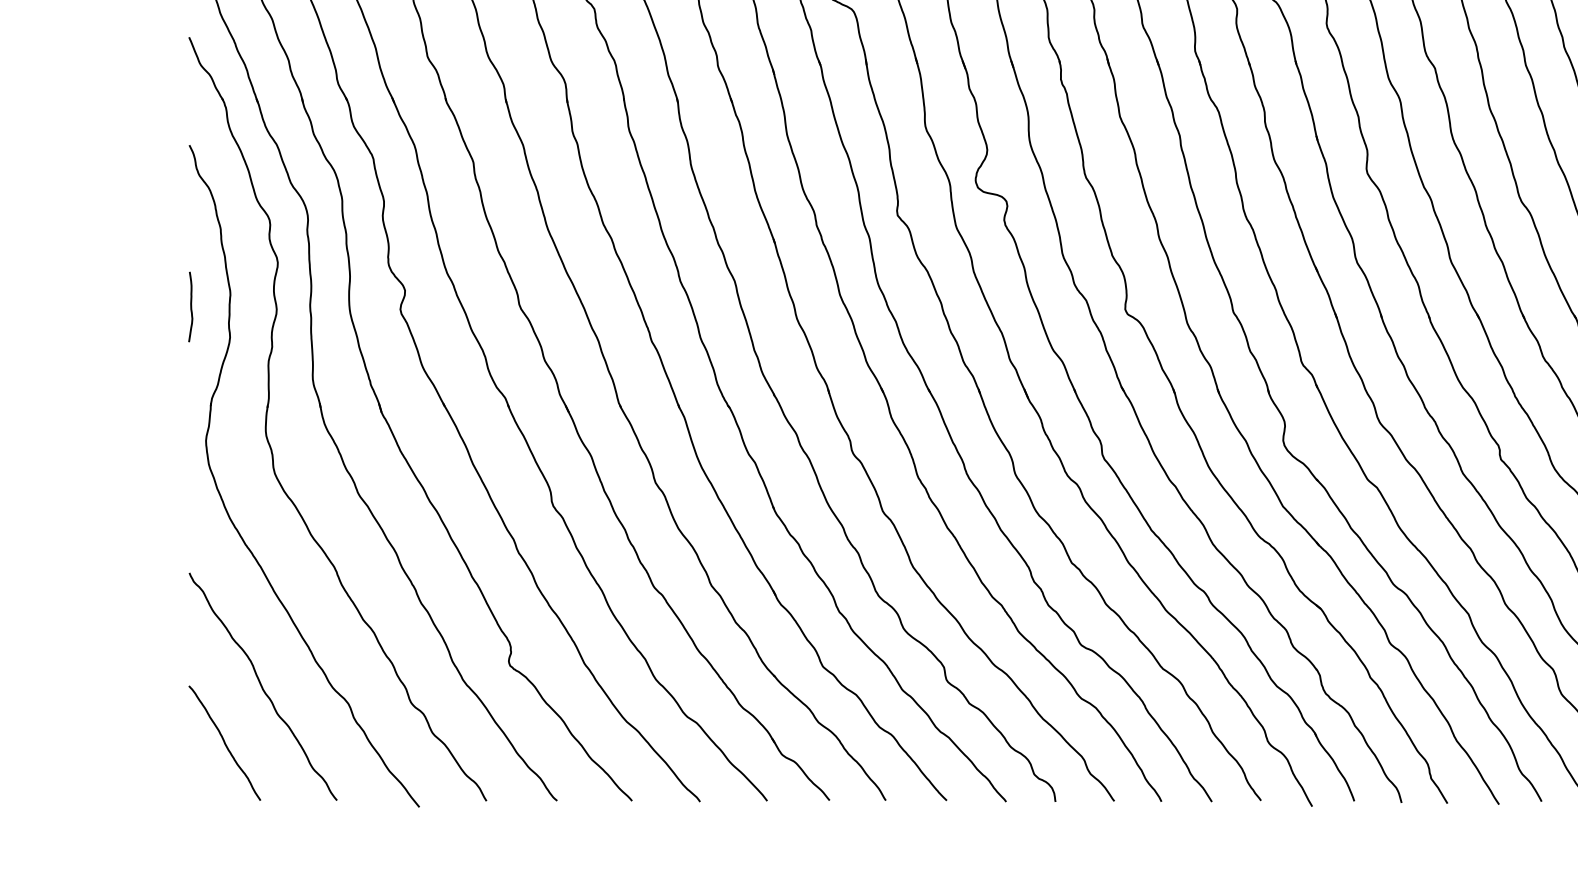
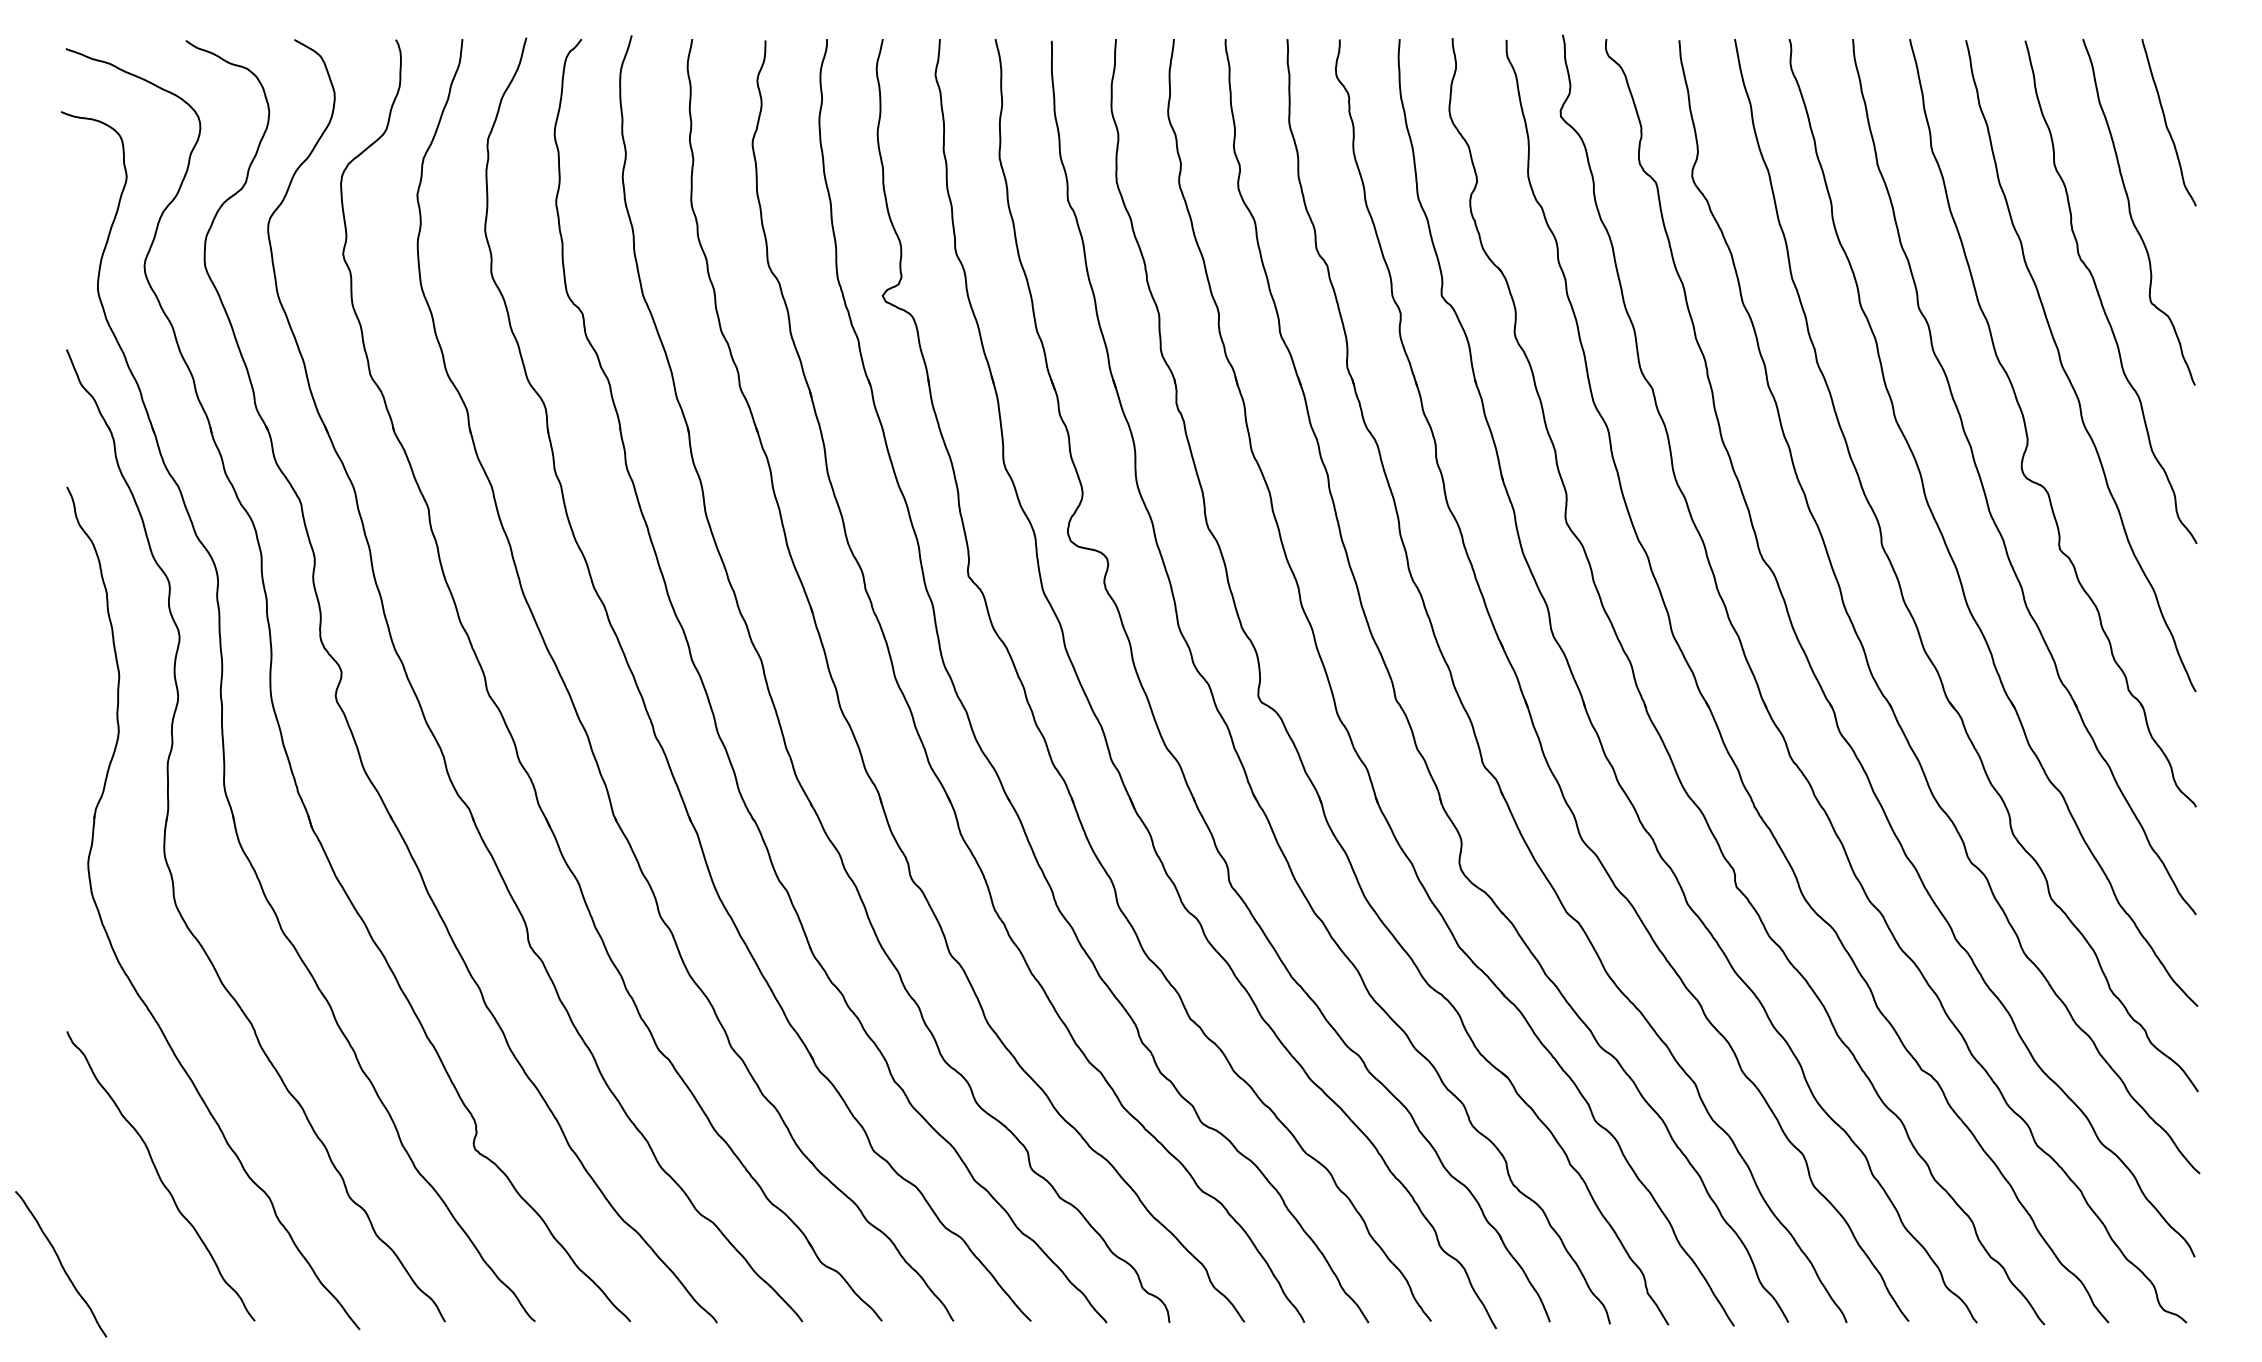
curve: (190, 306) -> (68, 692), removed
curve: (225, 743) -> (61, 1264), moved

